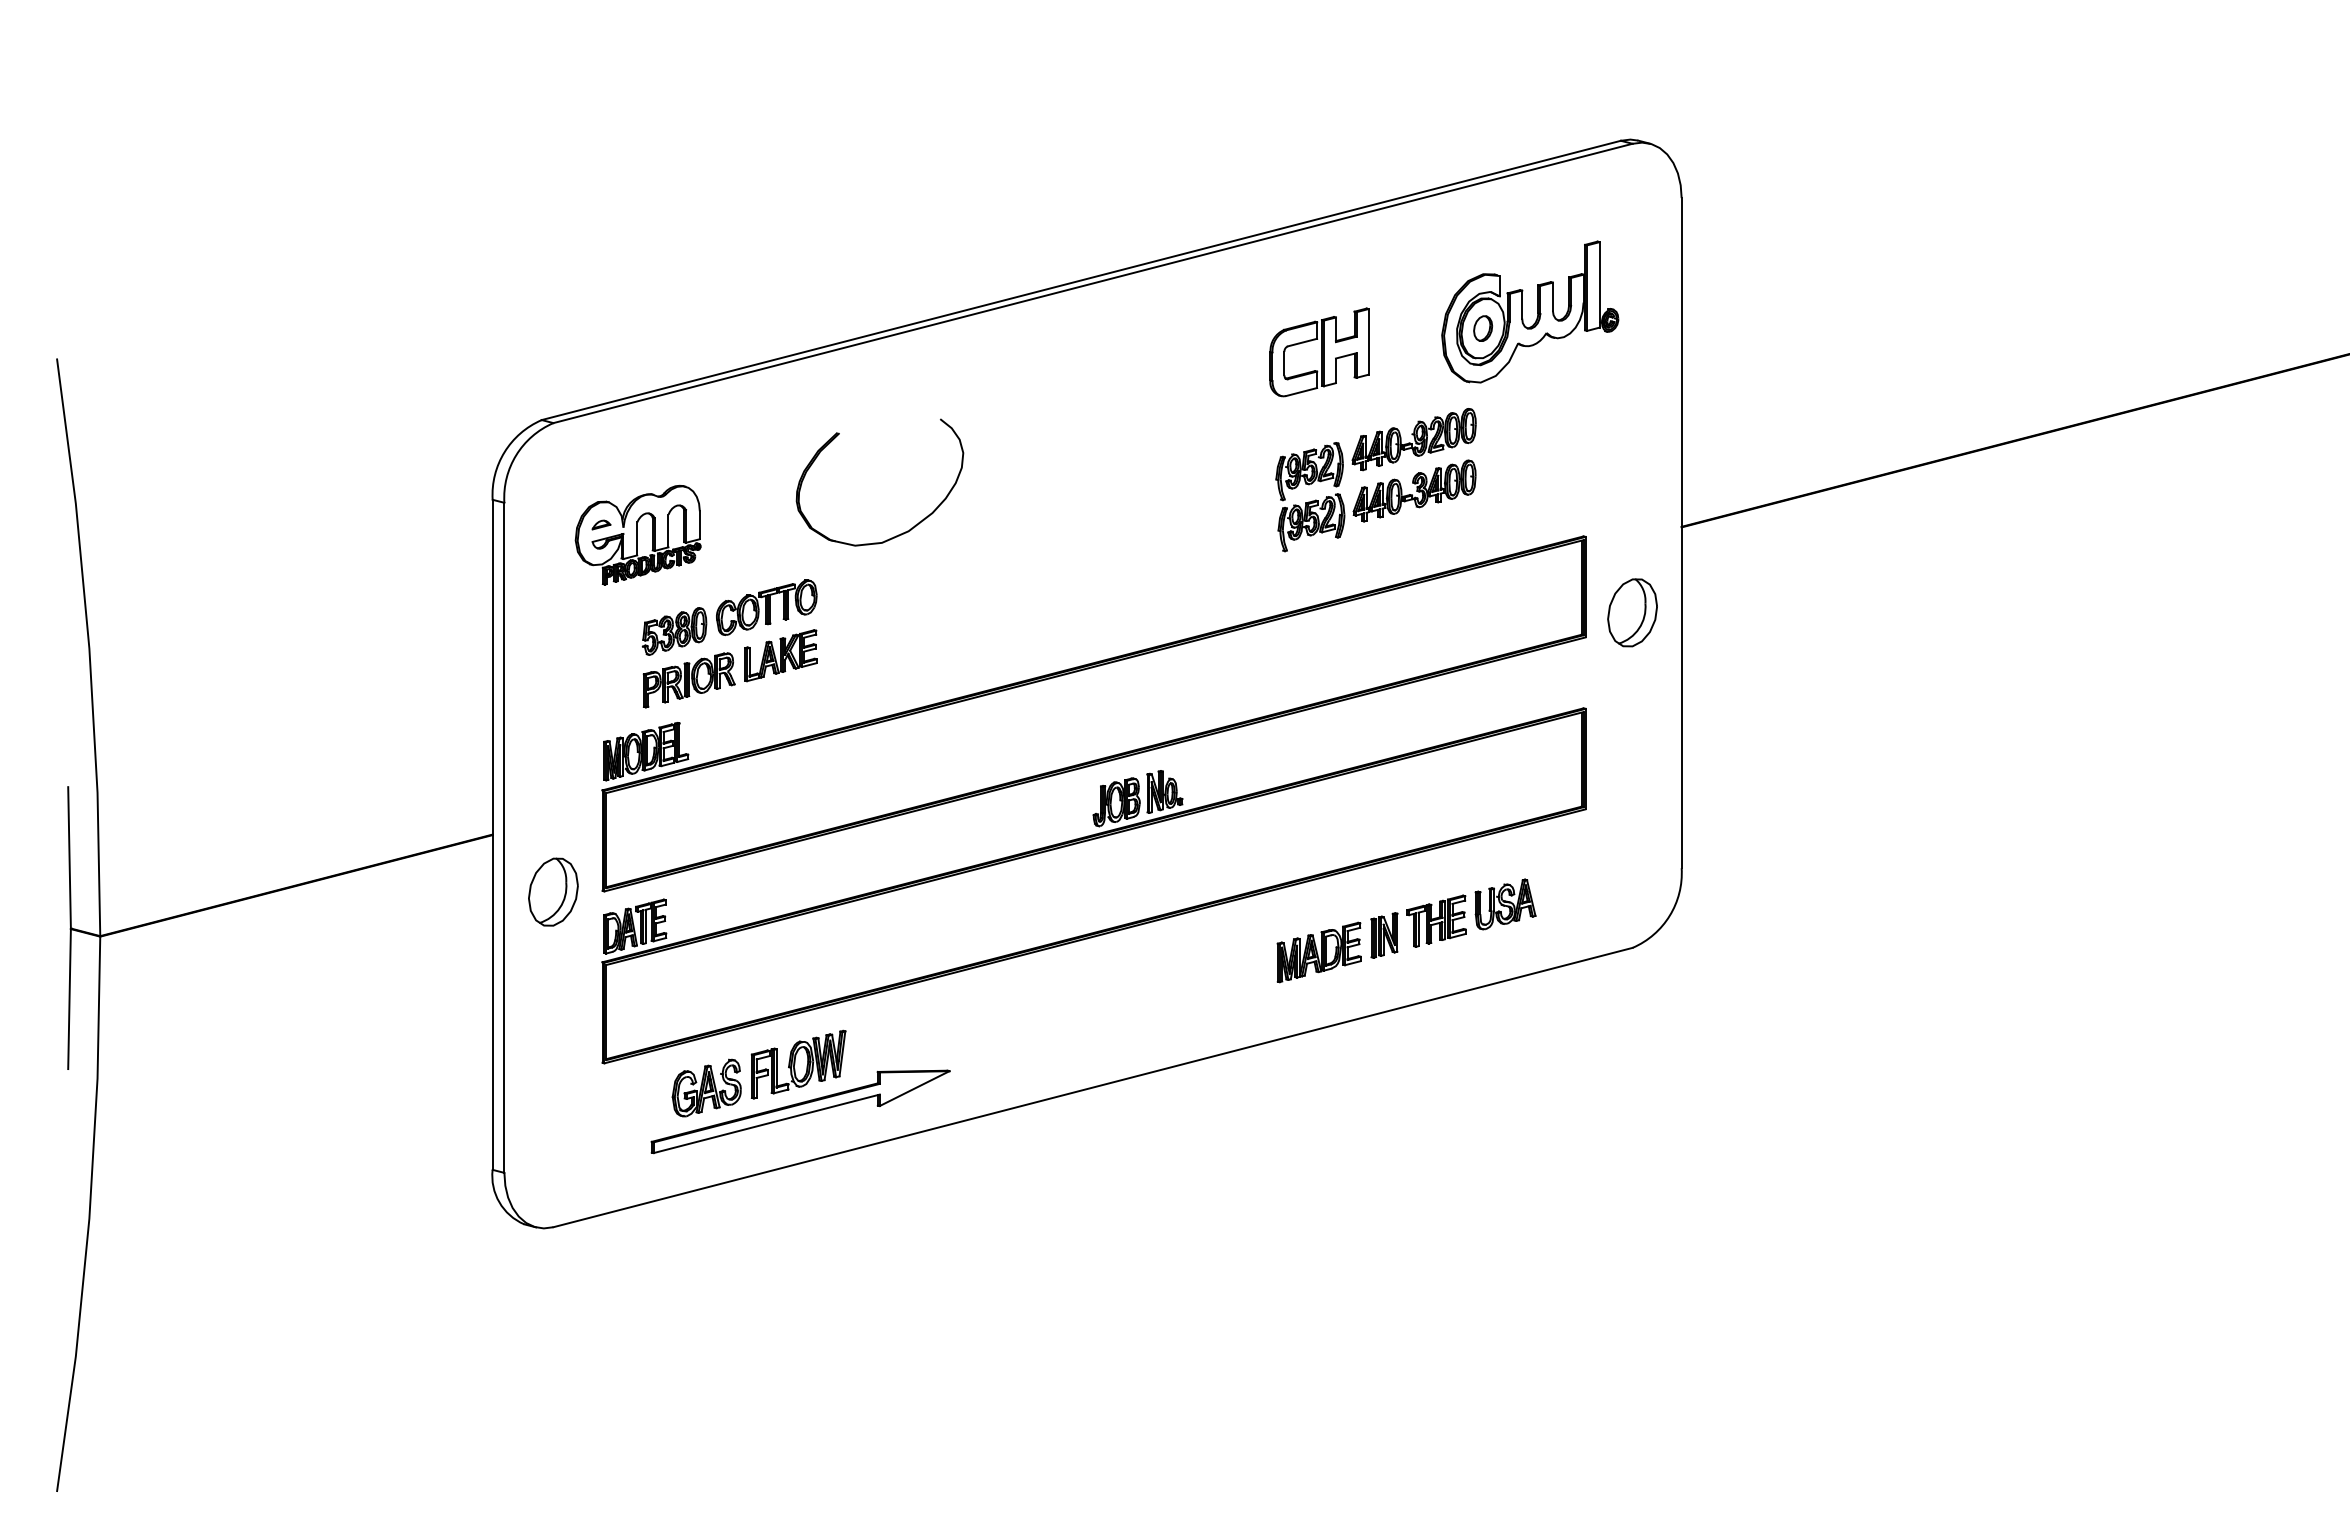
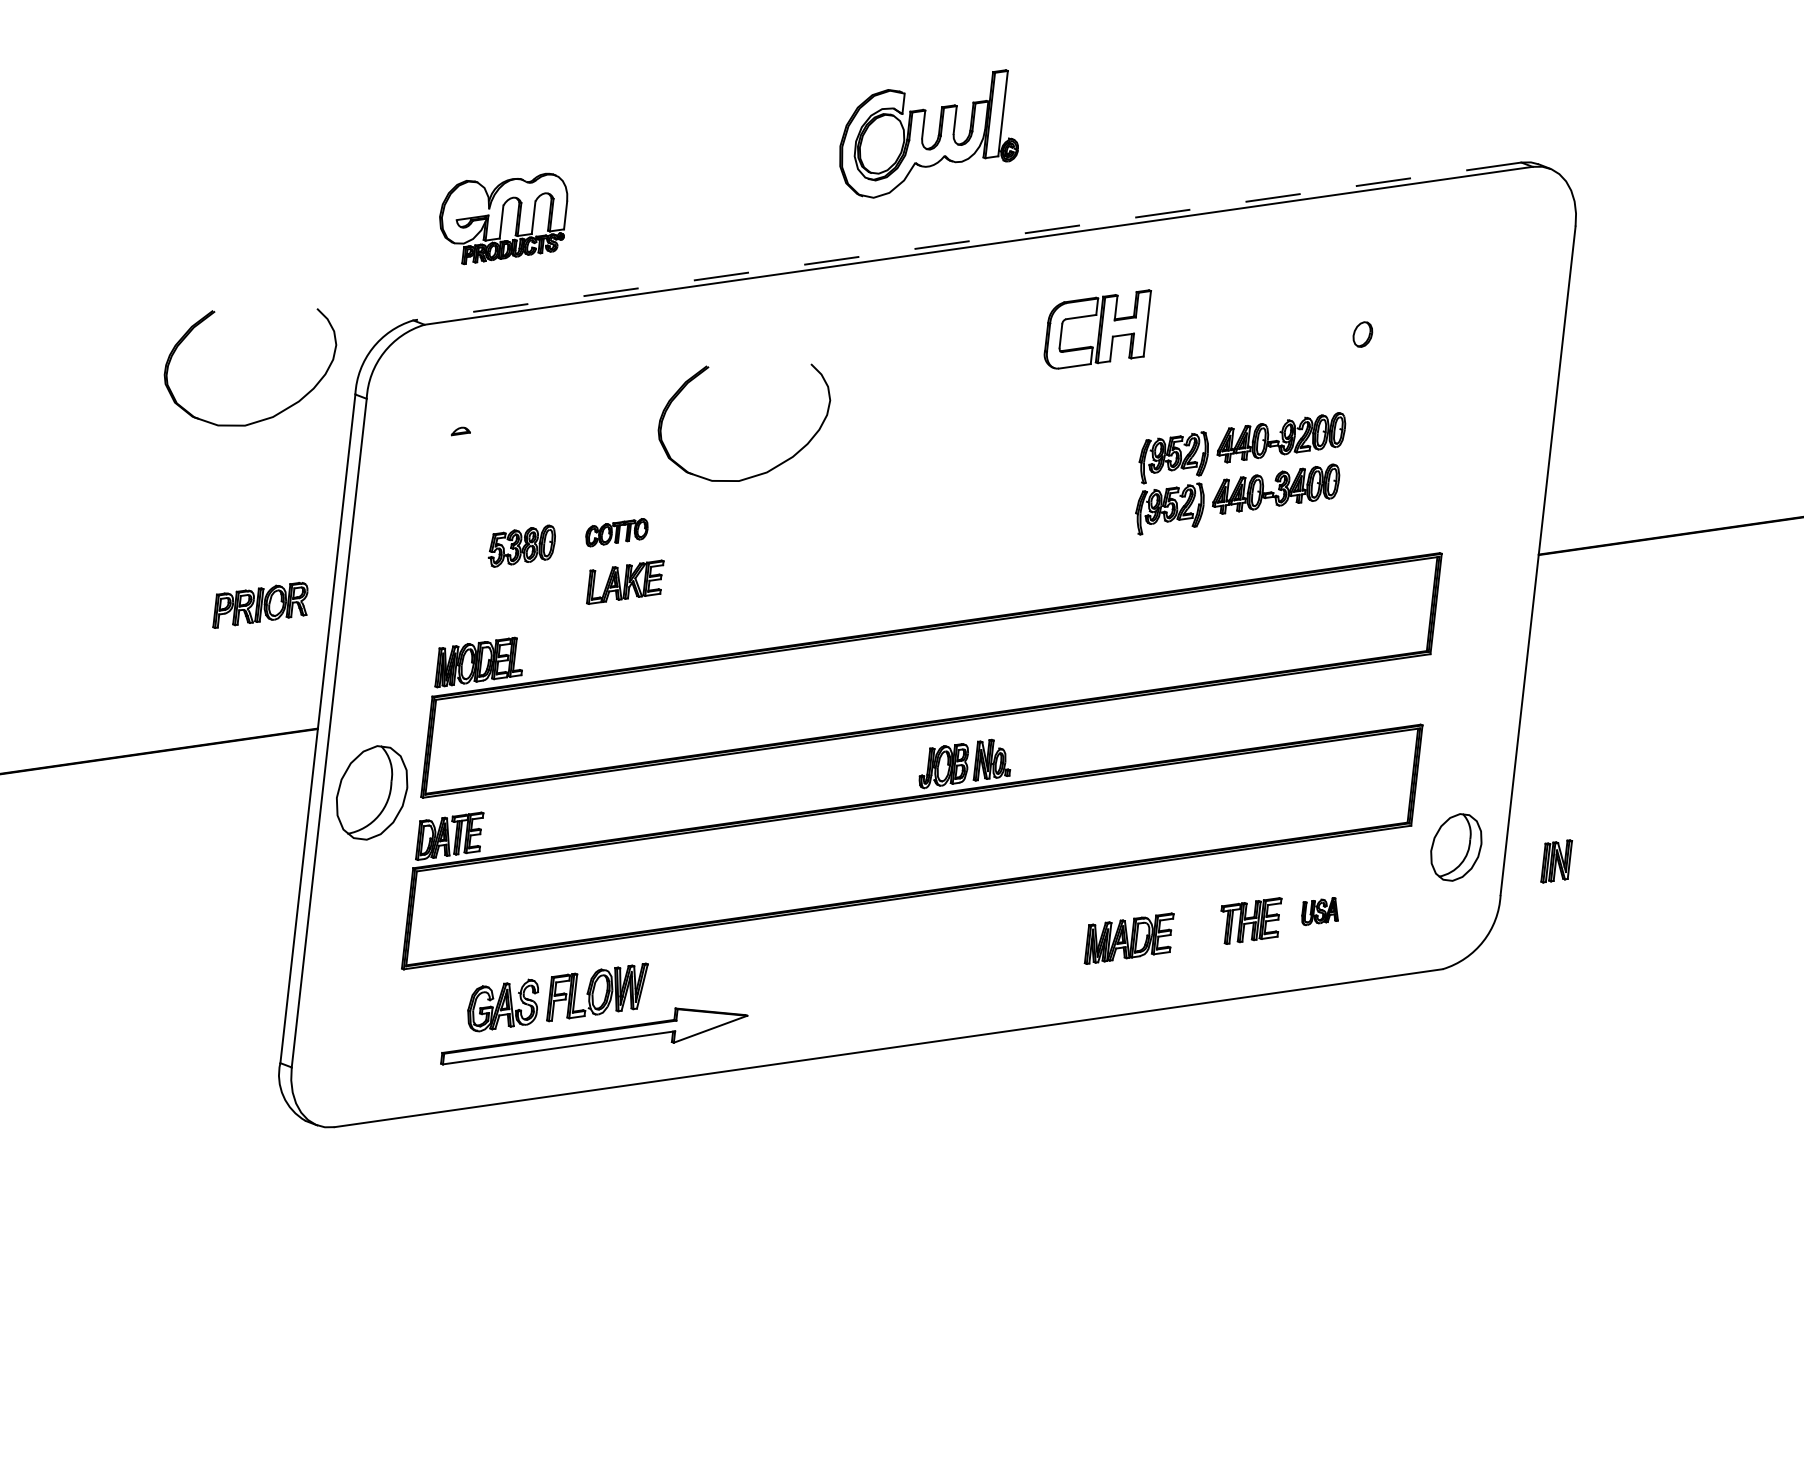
line: (1080, 280) -> (966, 241), solid -> dashed
part: (1537, 311) -> (938, 133), moved
part: (1319, 352) -> (1097, 328), moved
part: (405, 533) -> (264, 418), added
part: (637, 534) -> (502, 217), moved
part: (766, 607) -> (616, 532), size x0.6
part: (1632, 612) -> (1456, 847), moved
part: (688, 680) -> (260, 605), moved
part: (553, 891) -> (372, 792), size x1.4
part: (1505, 904) -> (1320, 911), size x0.6
part: (1384, 935) -> (1556, 861), moved

